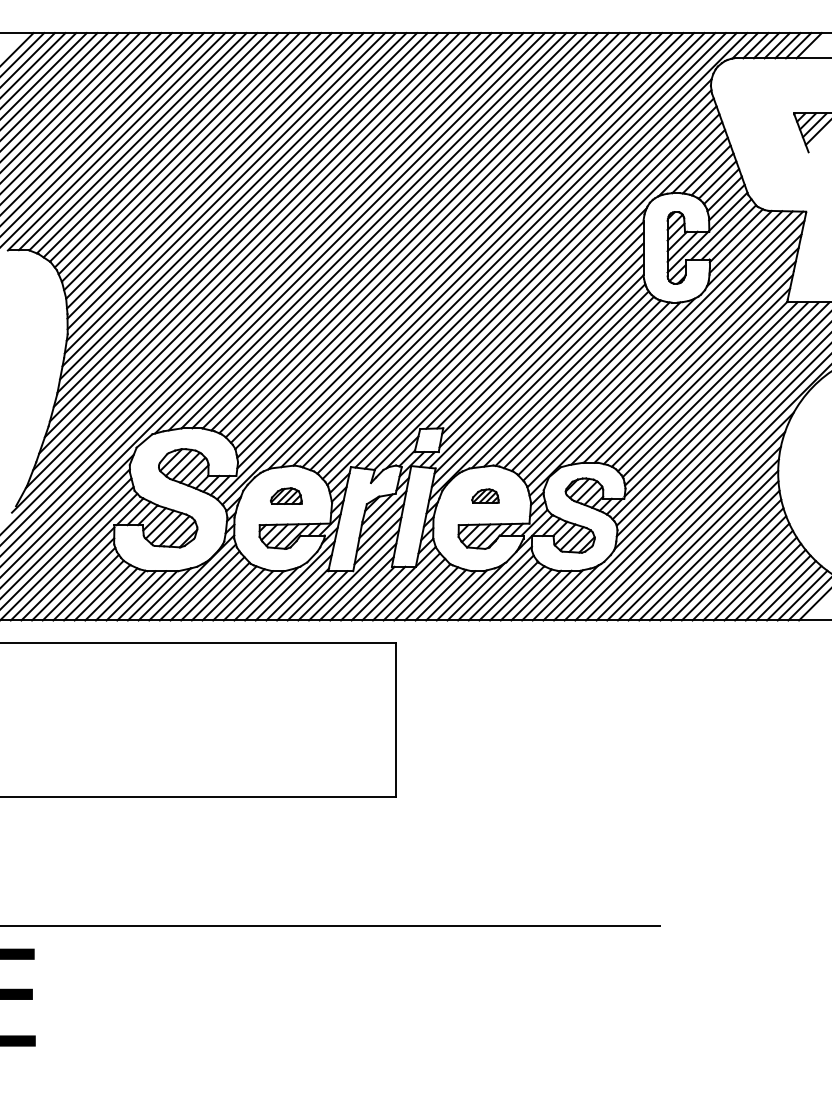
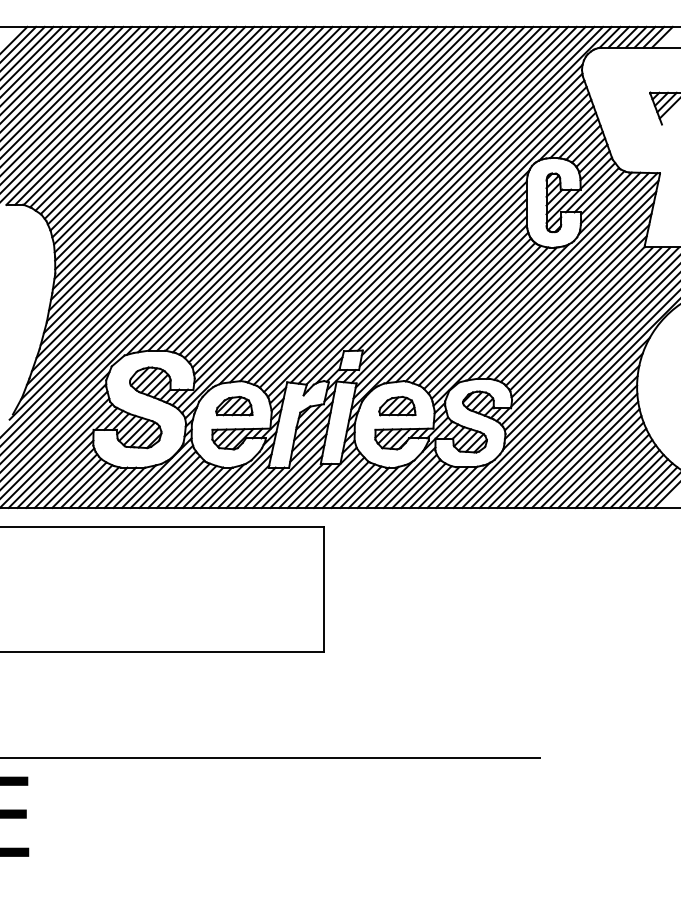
part: (286, 495) -> (234, 405), size x1.43
part: (485, 495) -> (397, 405), size x1.67

